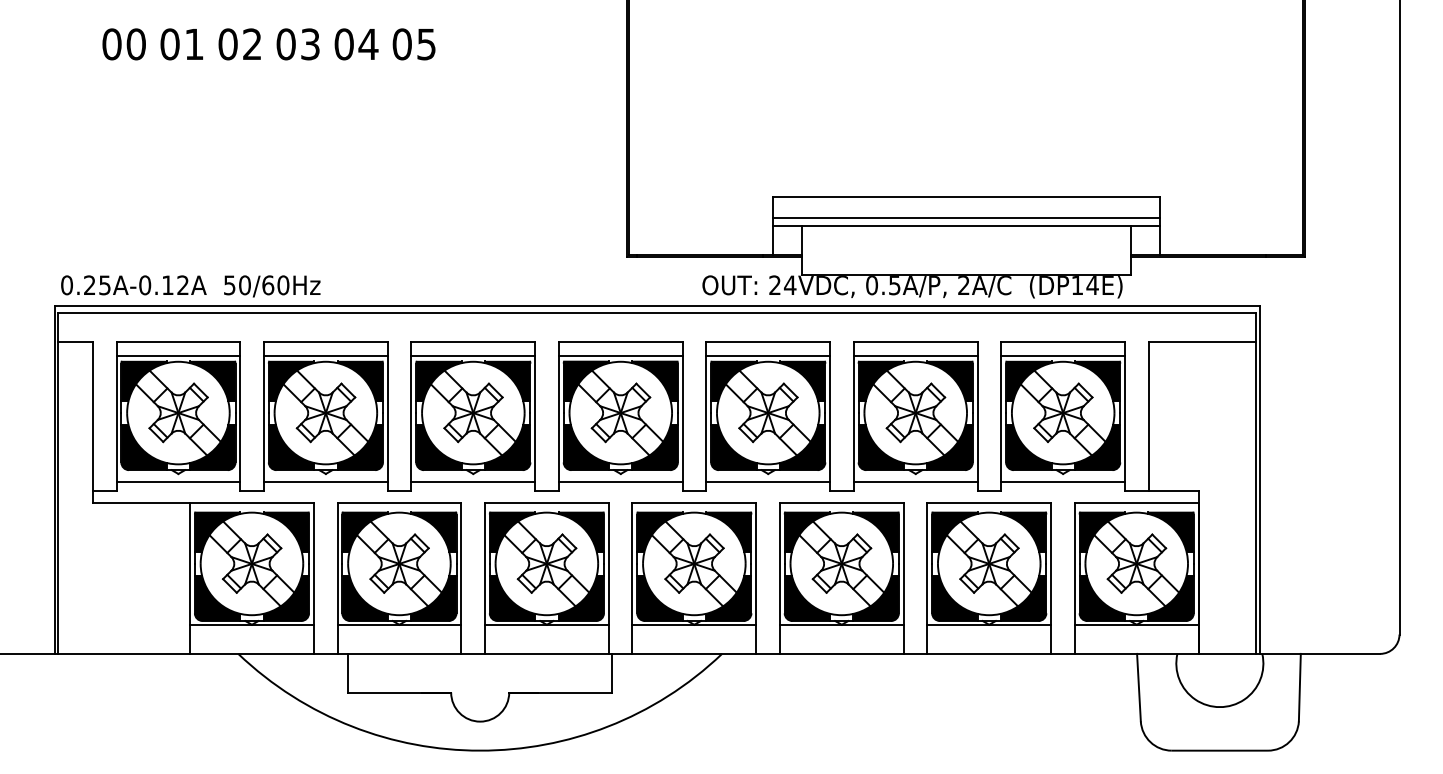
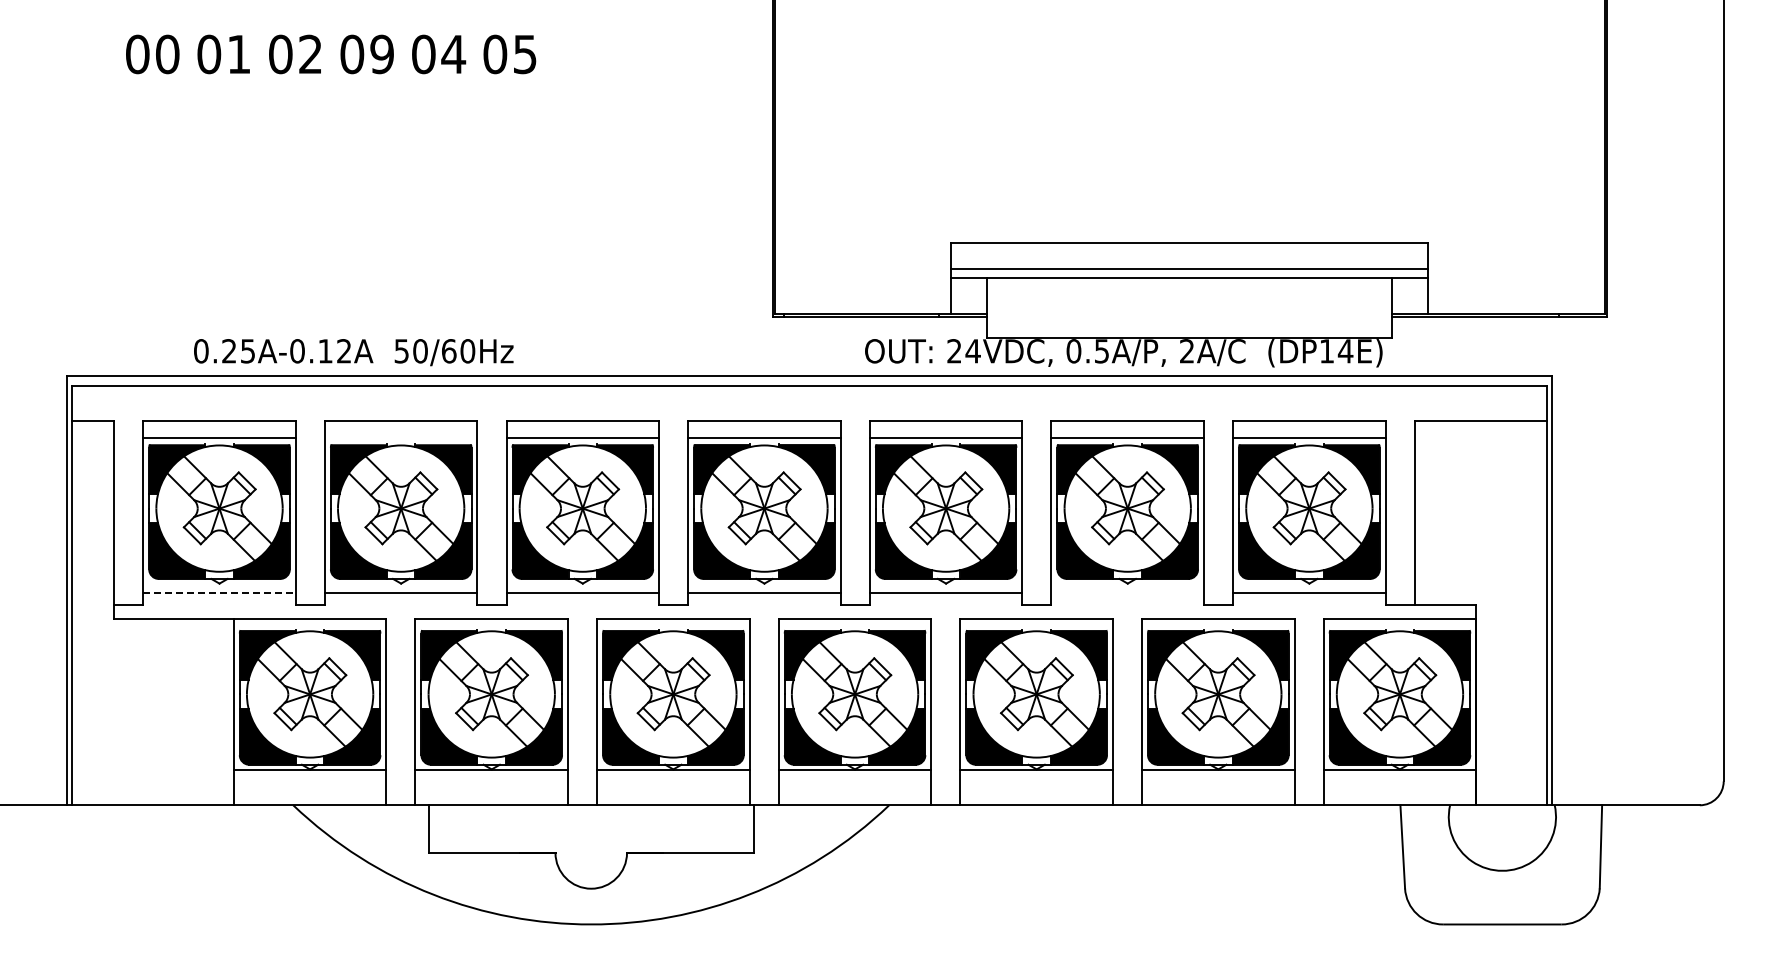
text: (309, 44) -> (381, 54), 03 -> 09
text: (190, 286) -> (353, 352), moved
line: (325, 356) -> (400, 438), removed
line: (179, 481) -> (220, 593), solid -> dashed
line: (915, 481) -> (1127, 593), removed

